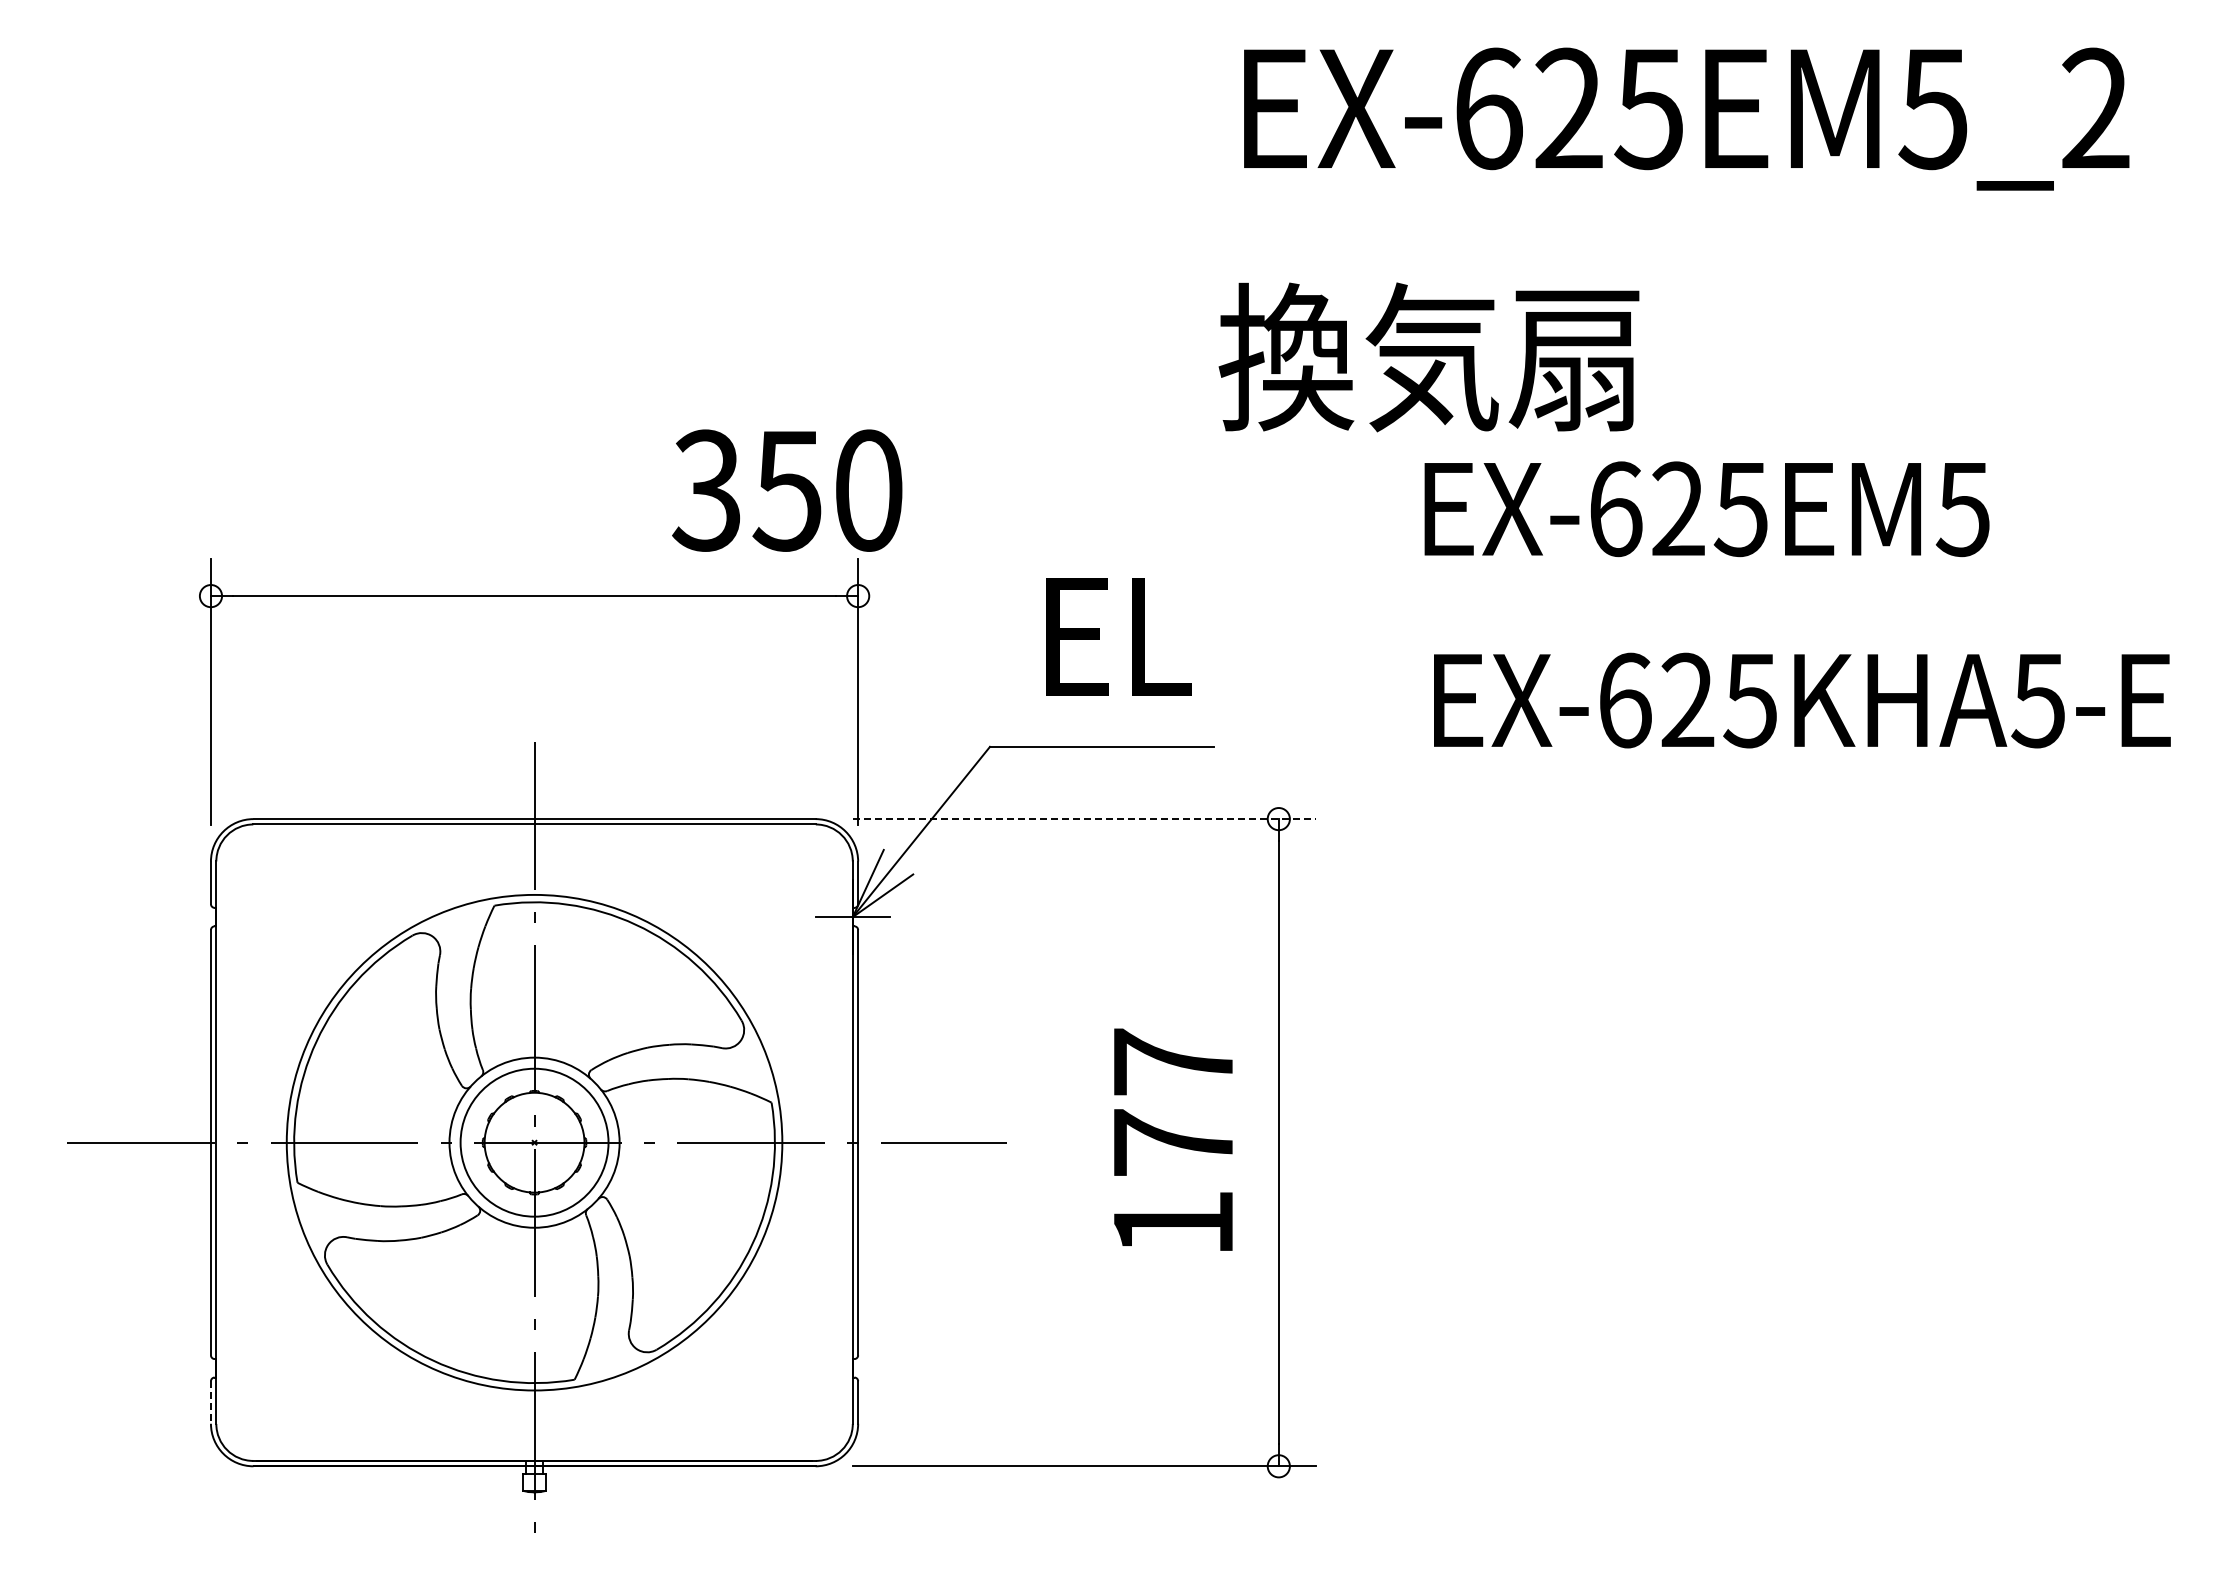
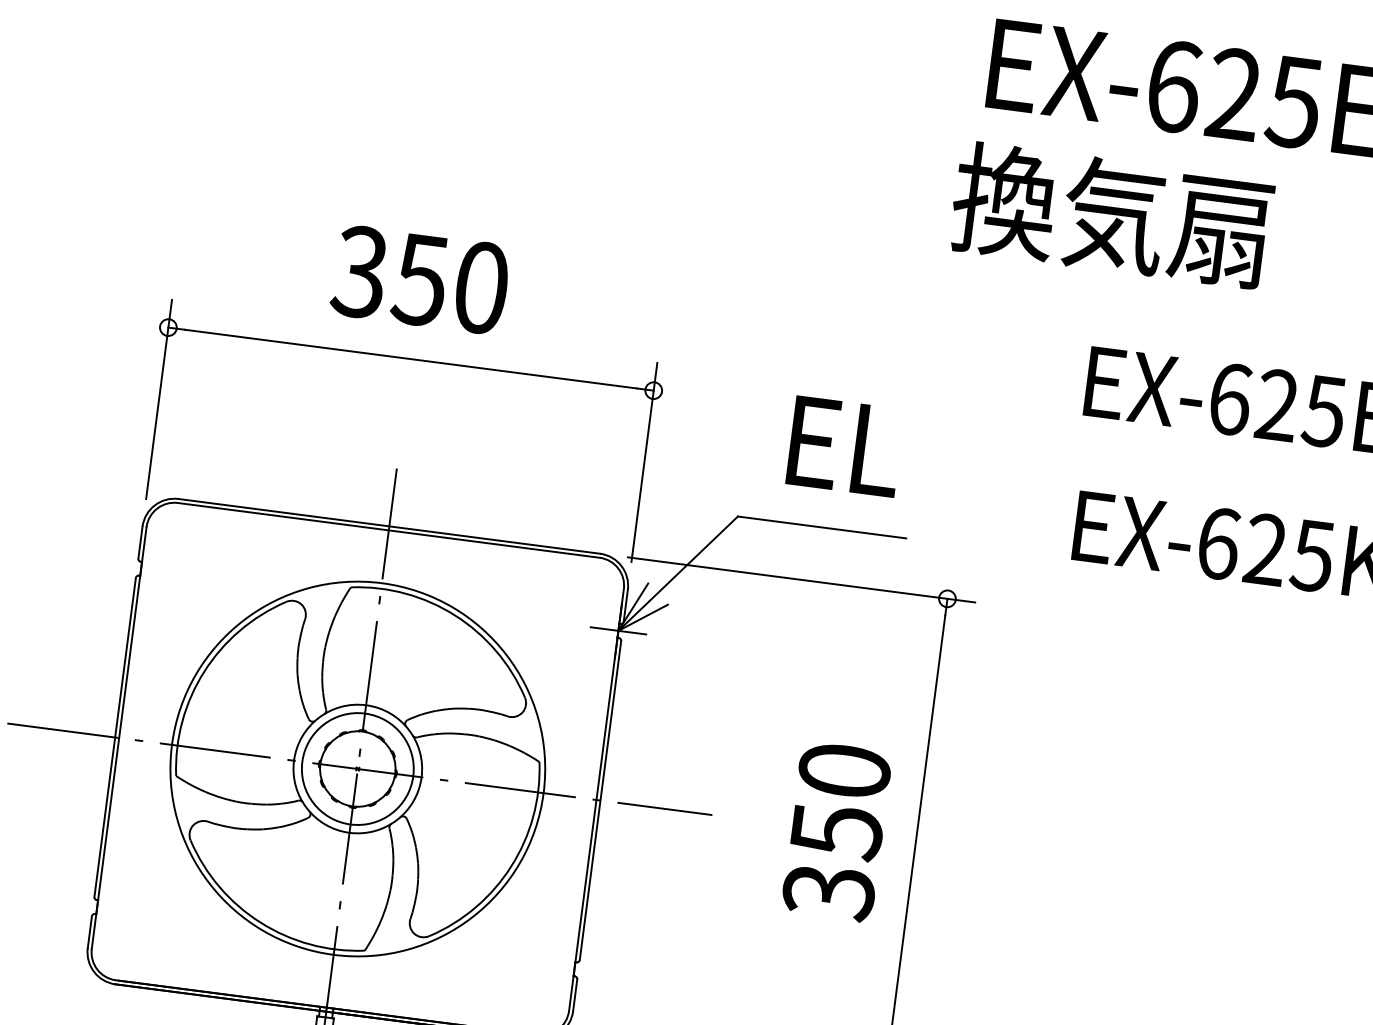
text: (1428, 357) -> (1111, 215), moved
text: (787, 490) -> (420, 279), moved
line: (1084, 819) -> (801, 580), dashed -> solid
text: (1173, 1143) -> (836, 831), 177 -> 350
line: (210, 1403) -> (89, 933), dashed -> solid

